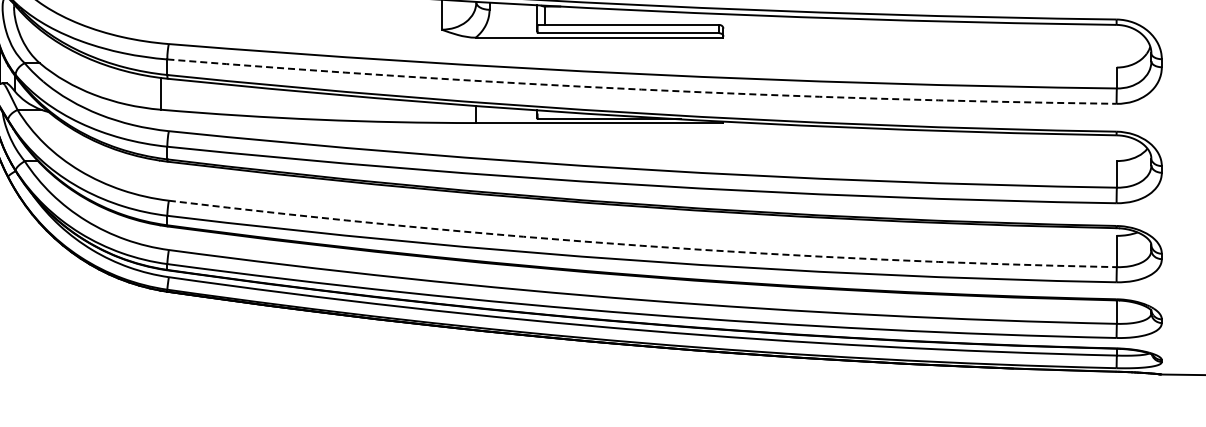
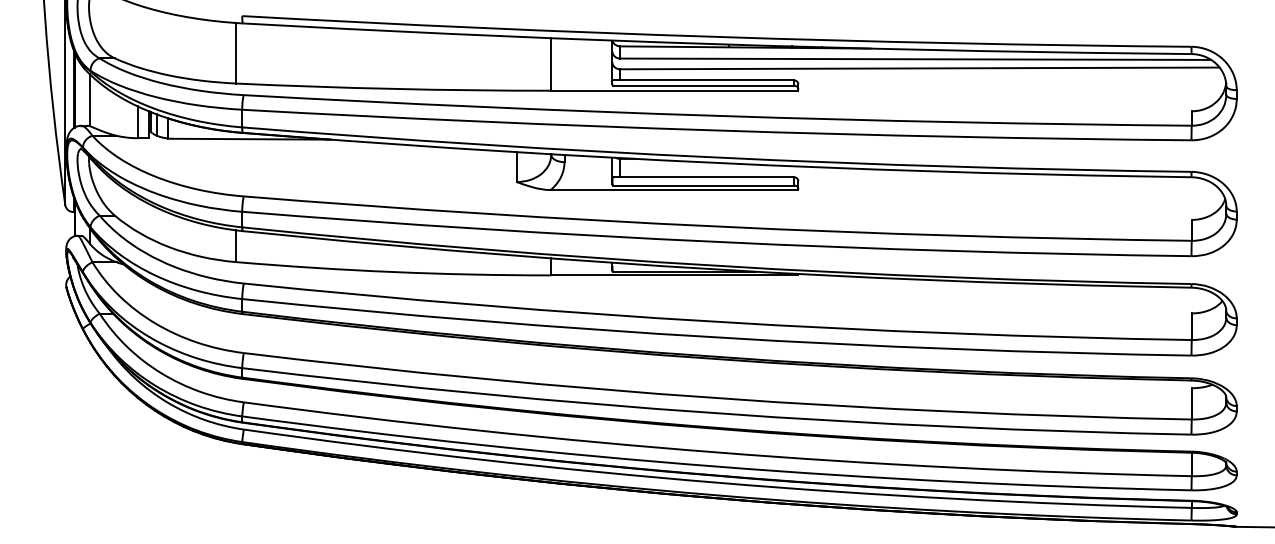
arc: (641, 89) -> (716, 241), dashed -> solid
arc: (641, 246) -> (716, 398), dashed -> solid

